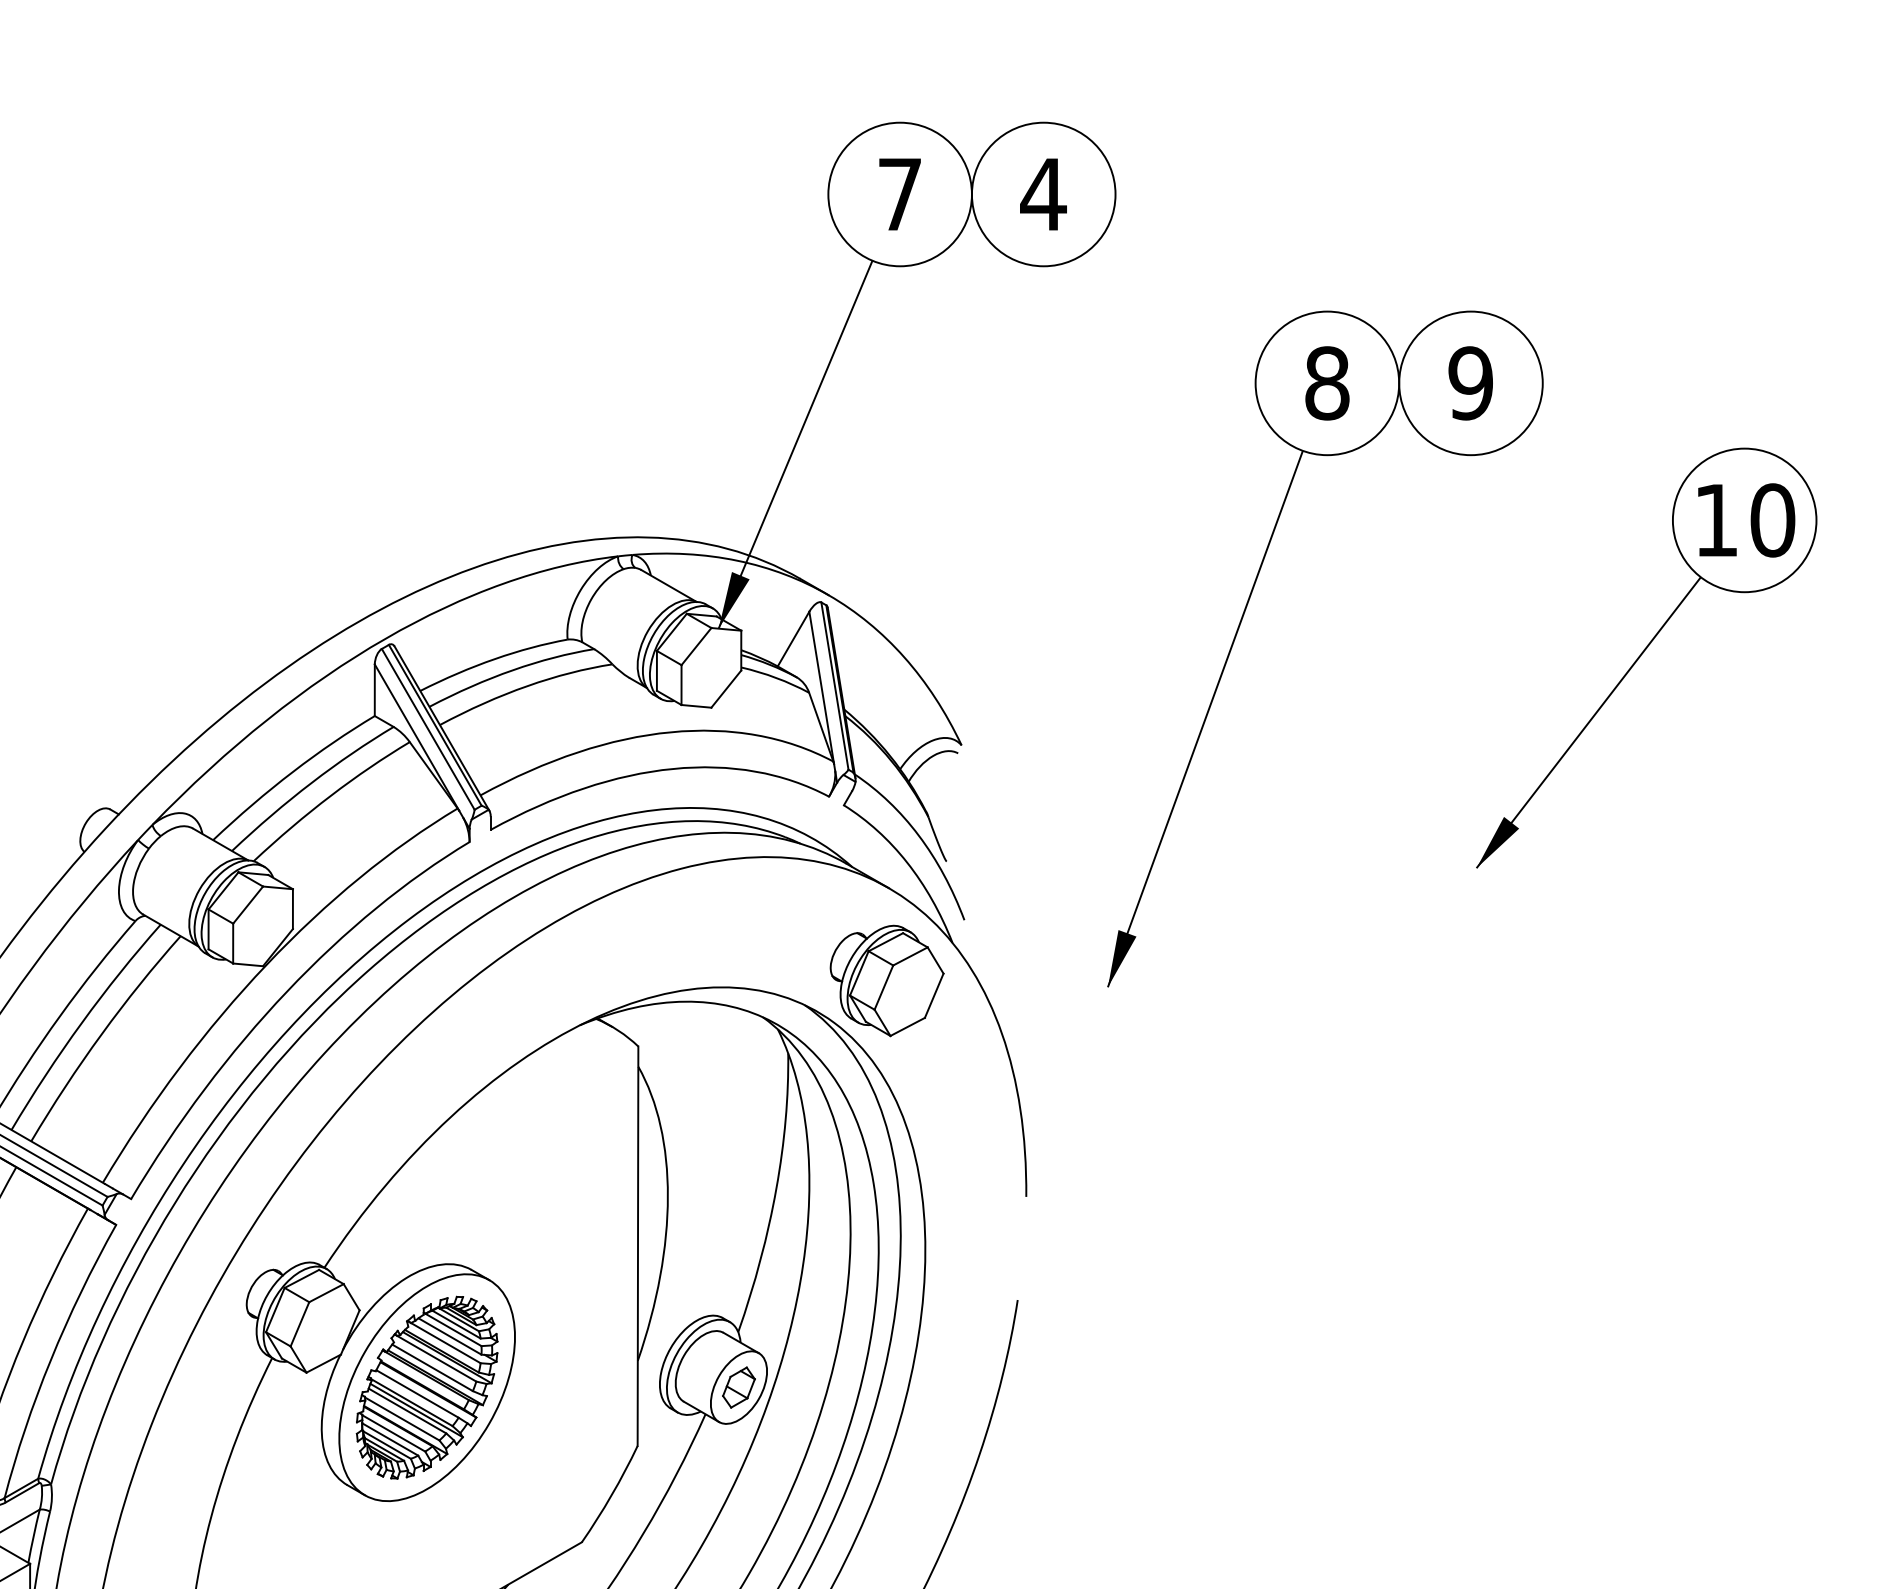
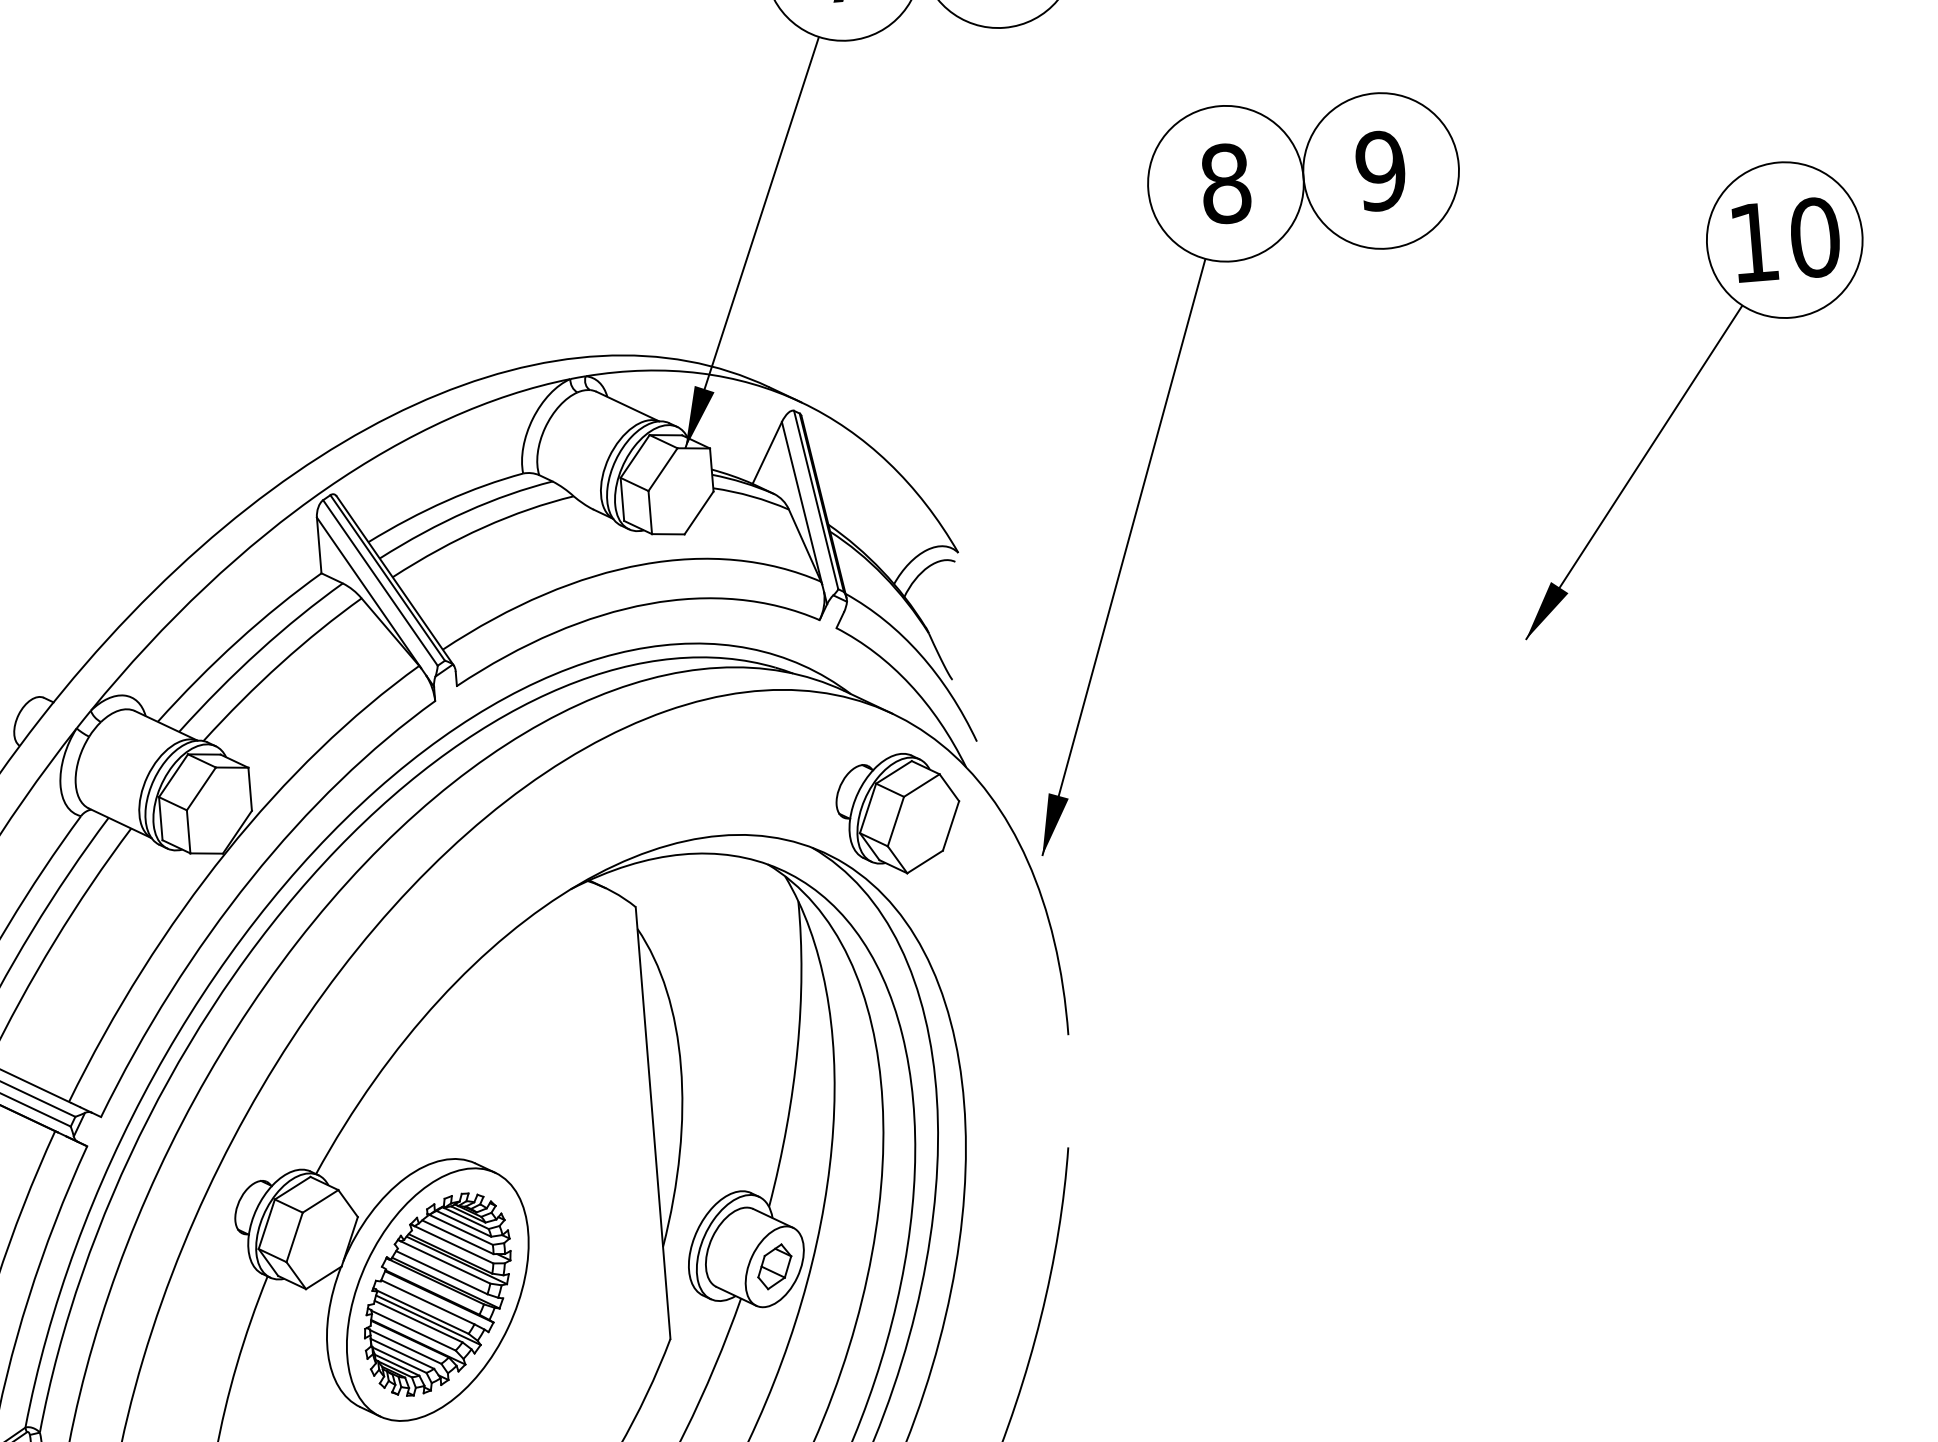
part: (1242, 620) -> (1155, 447), moved

